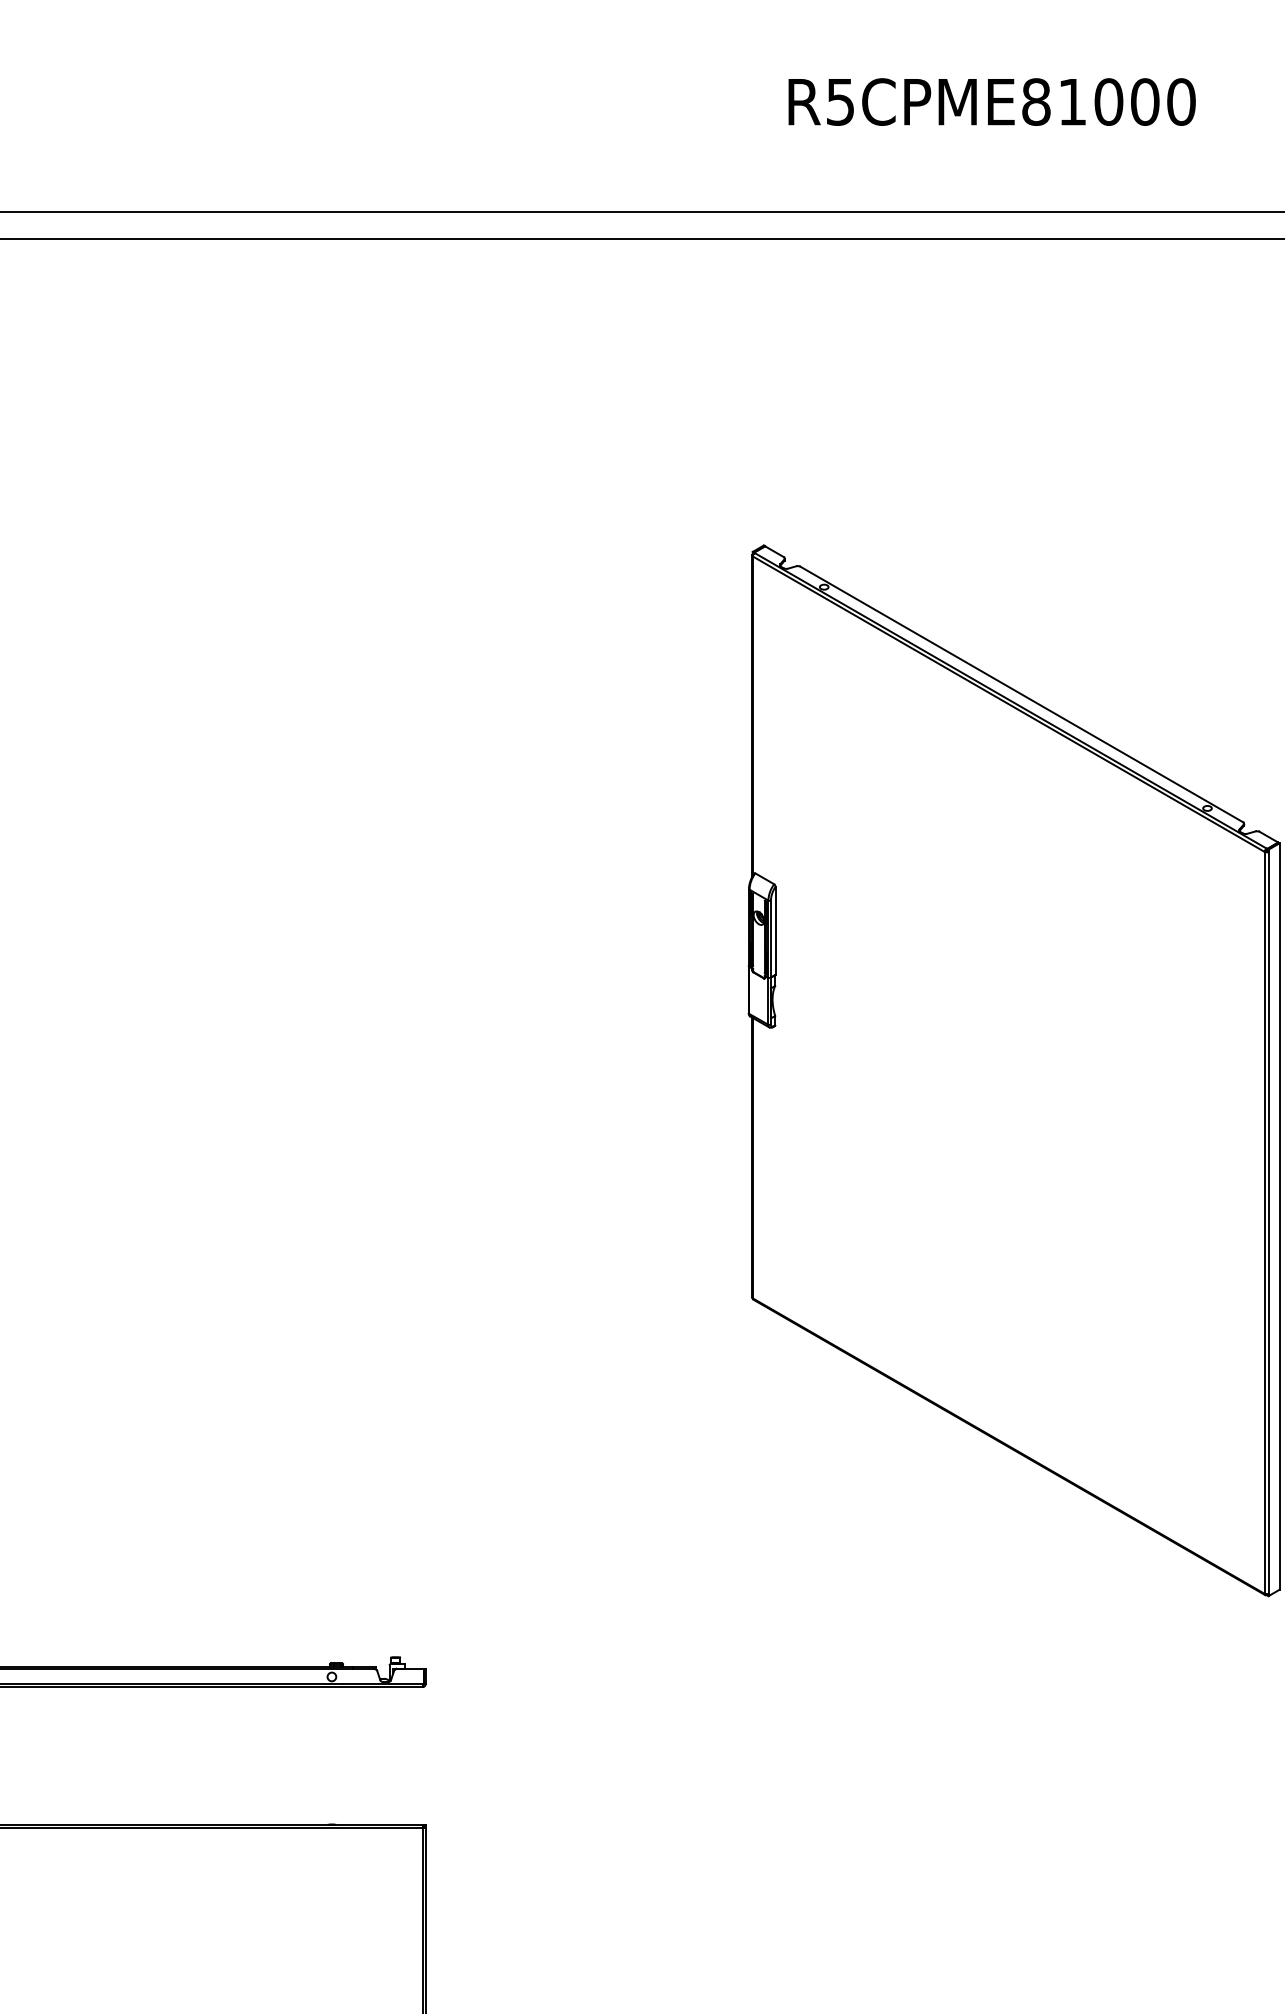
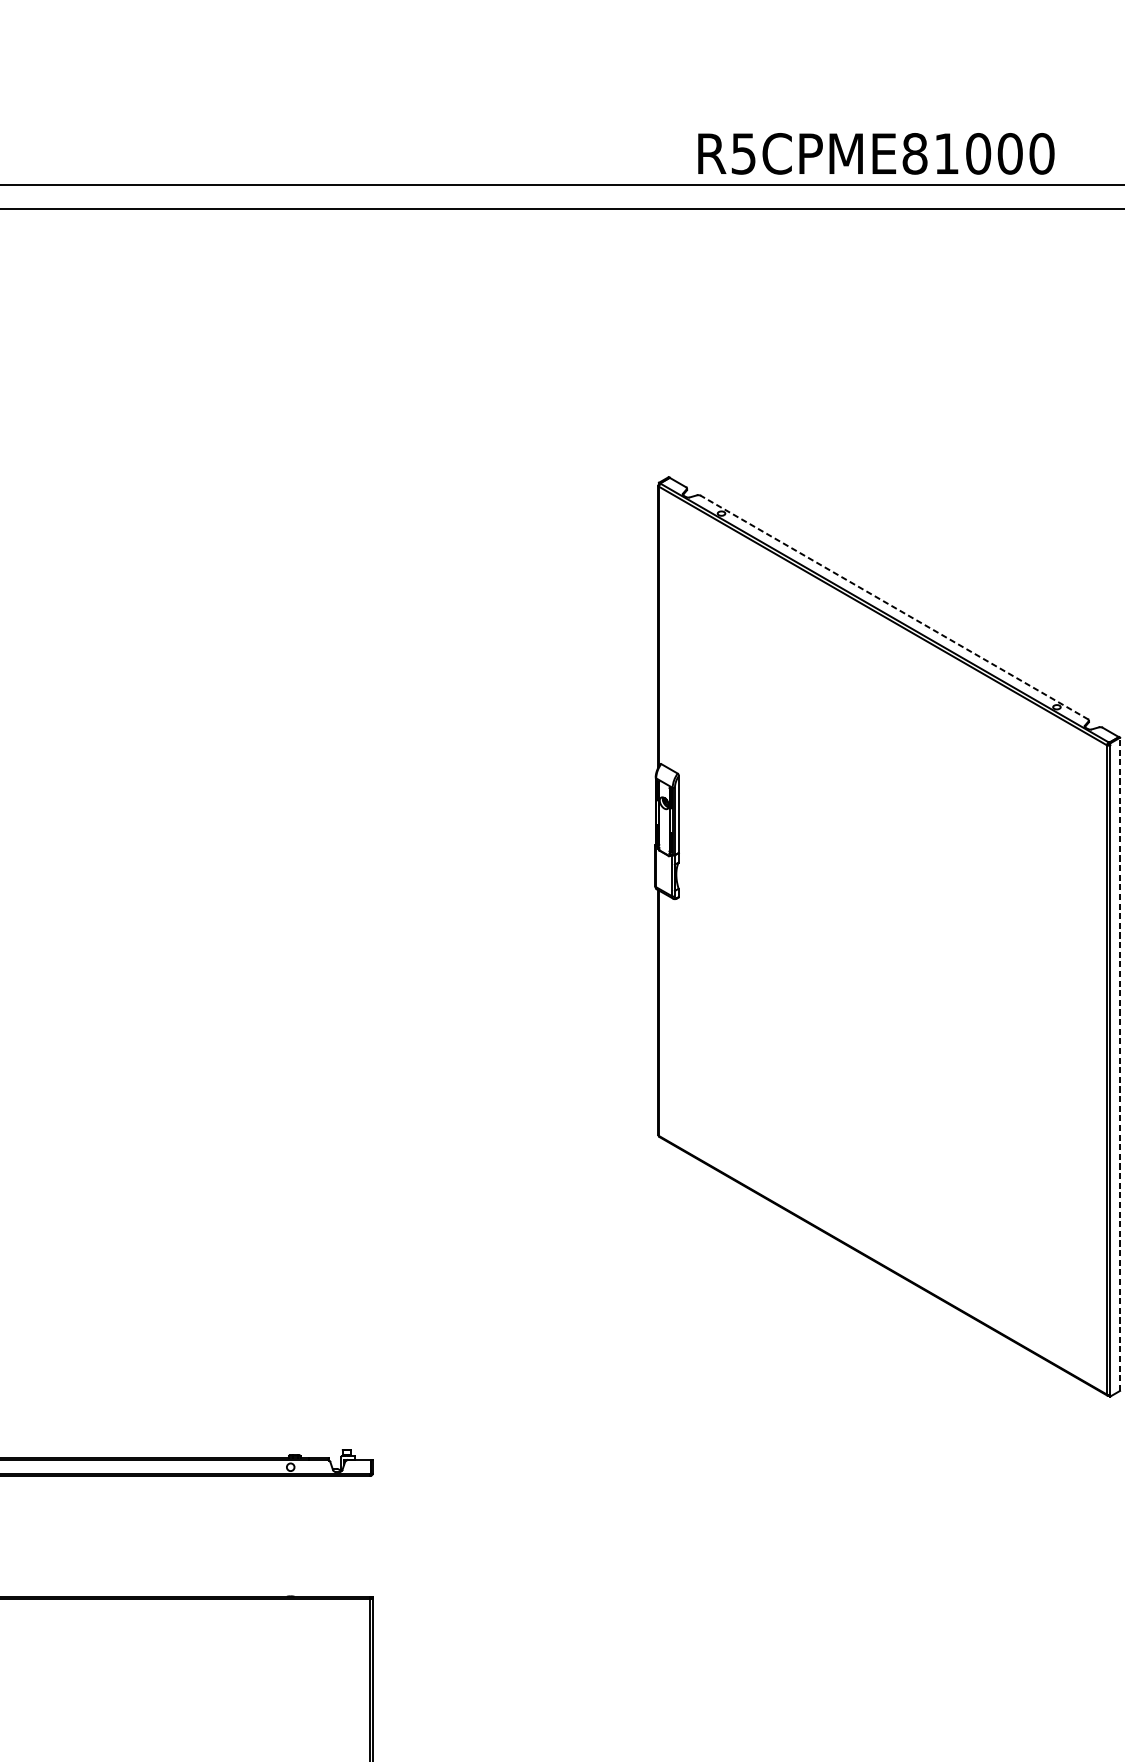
text: (991, 101) -> (875, 153), moved
line: (1021, 694) -> (894, 607), solid -> dashed
line: (1279, 1216) -> (1119, 1064), solid -> dashed

